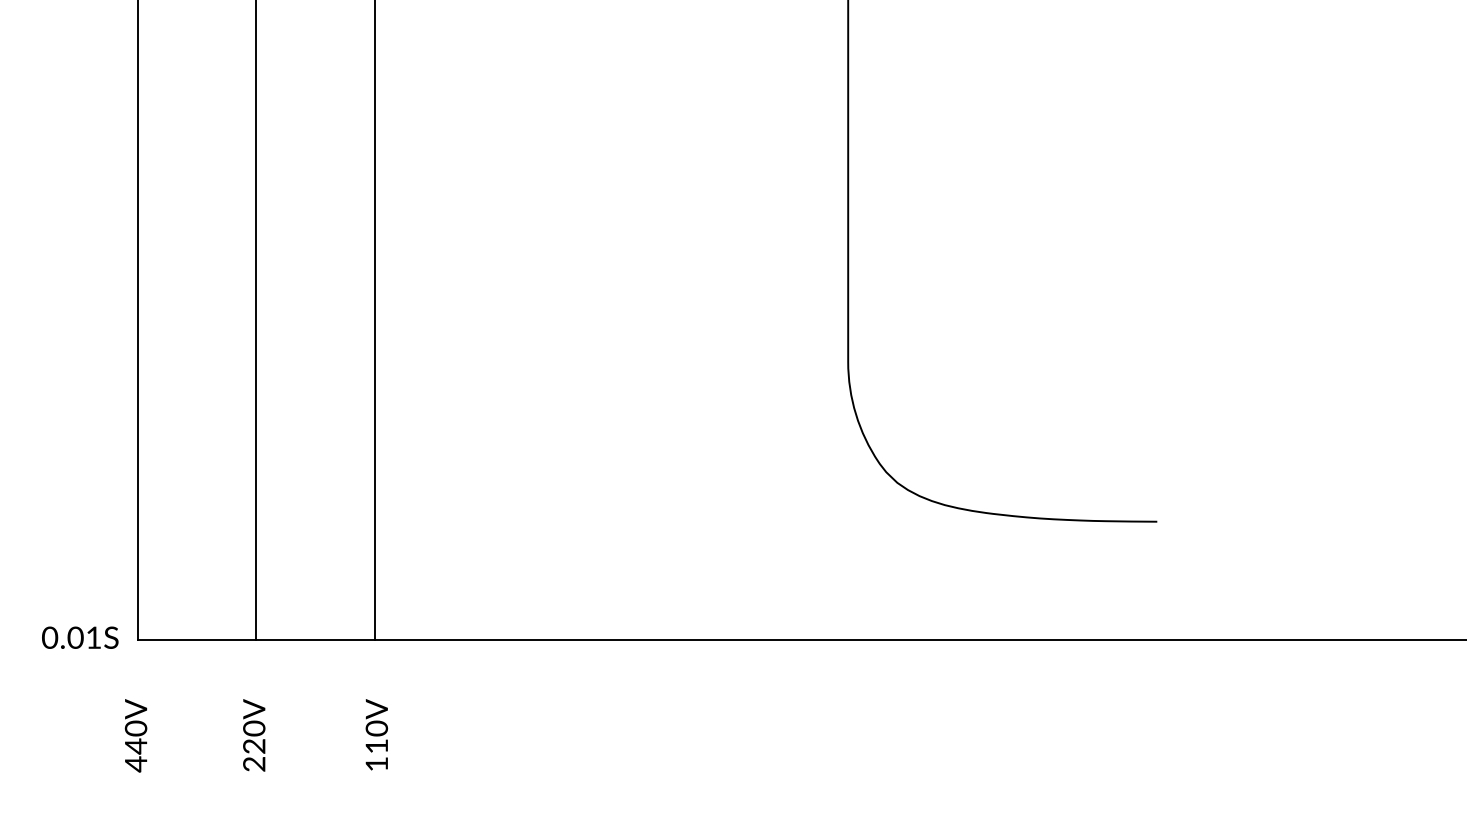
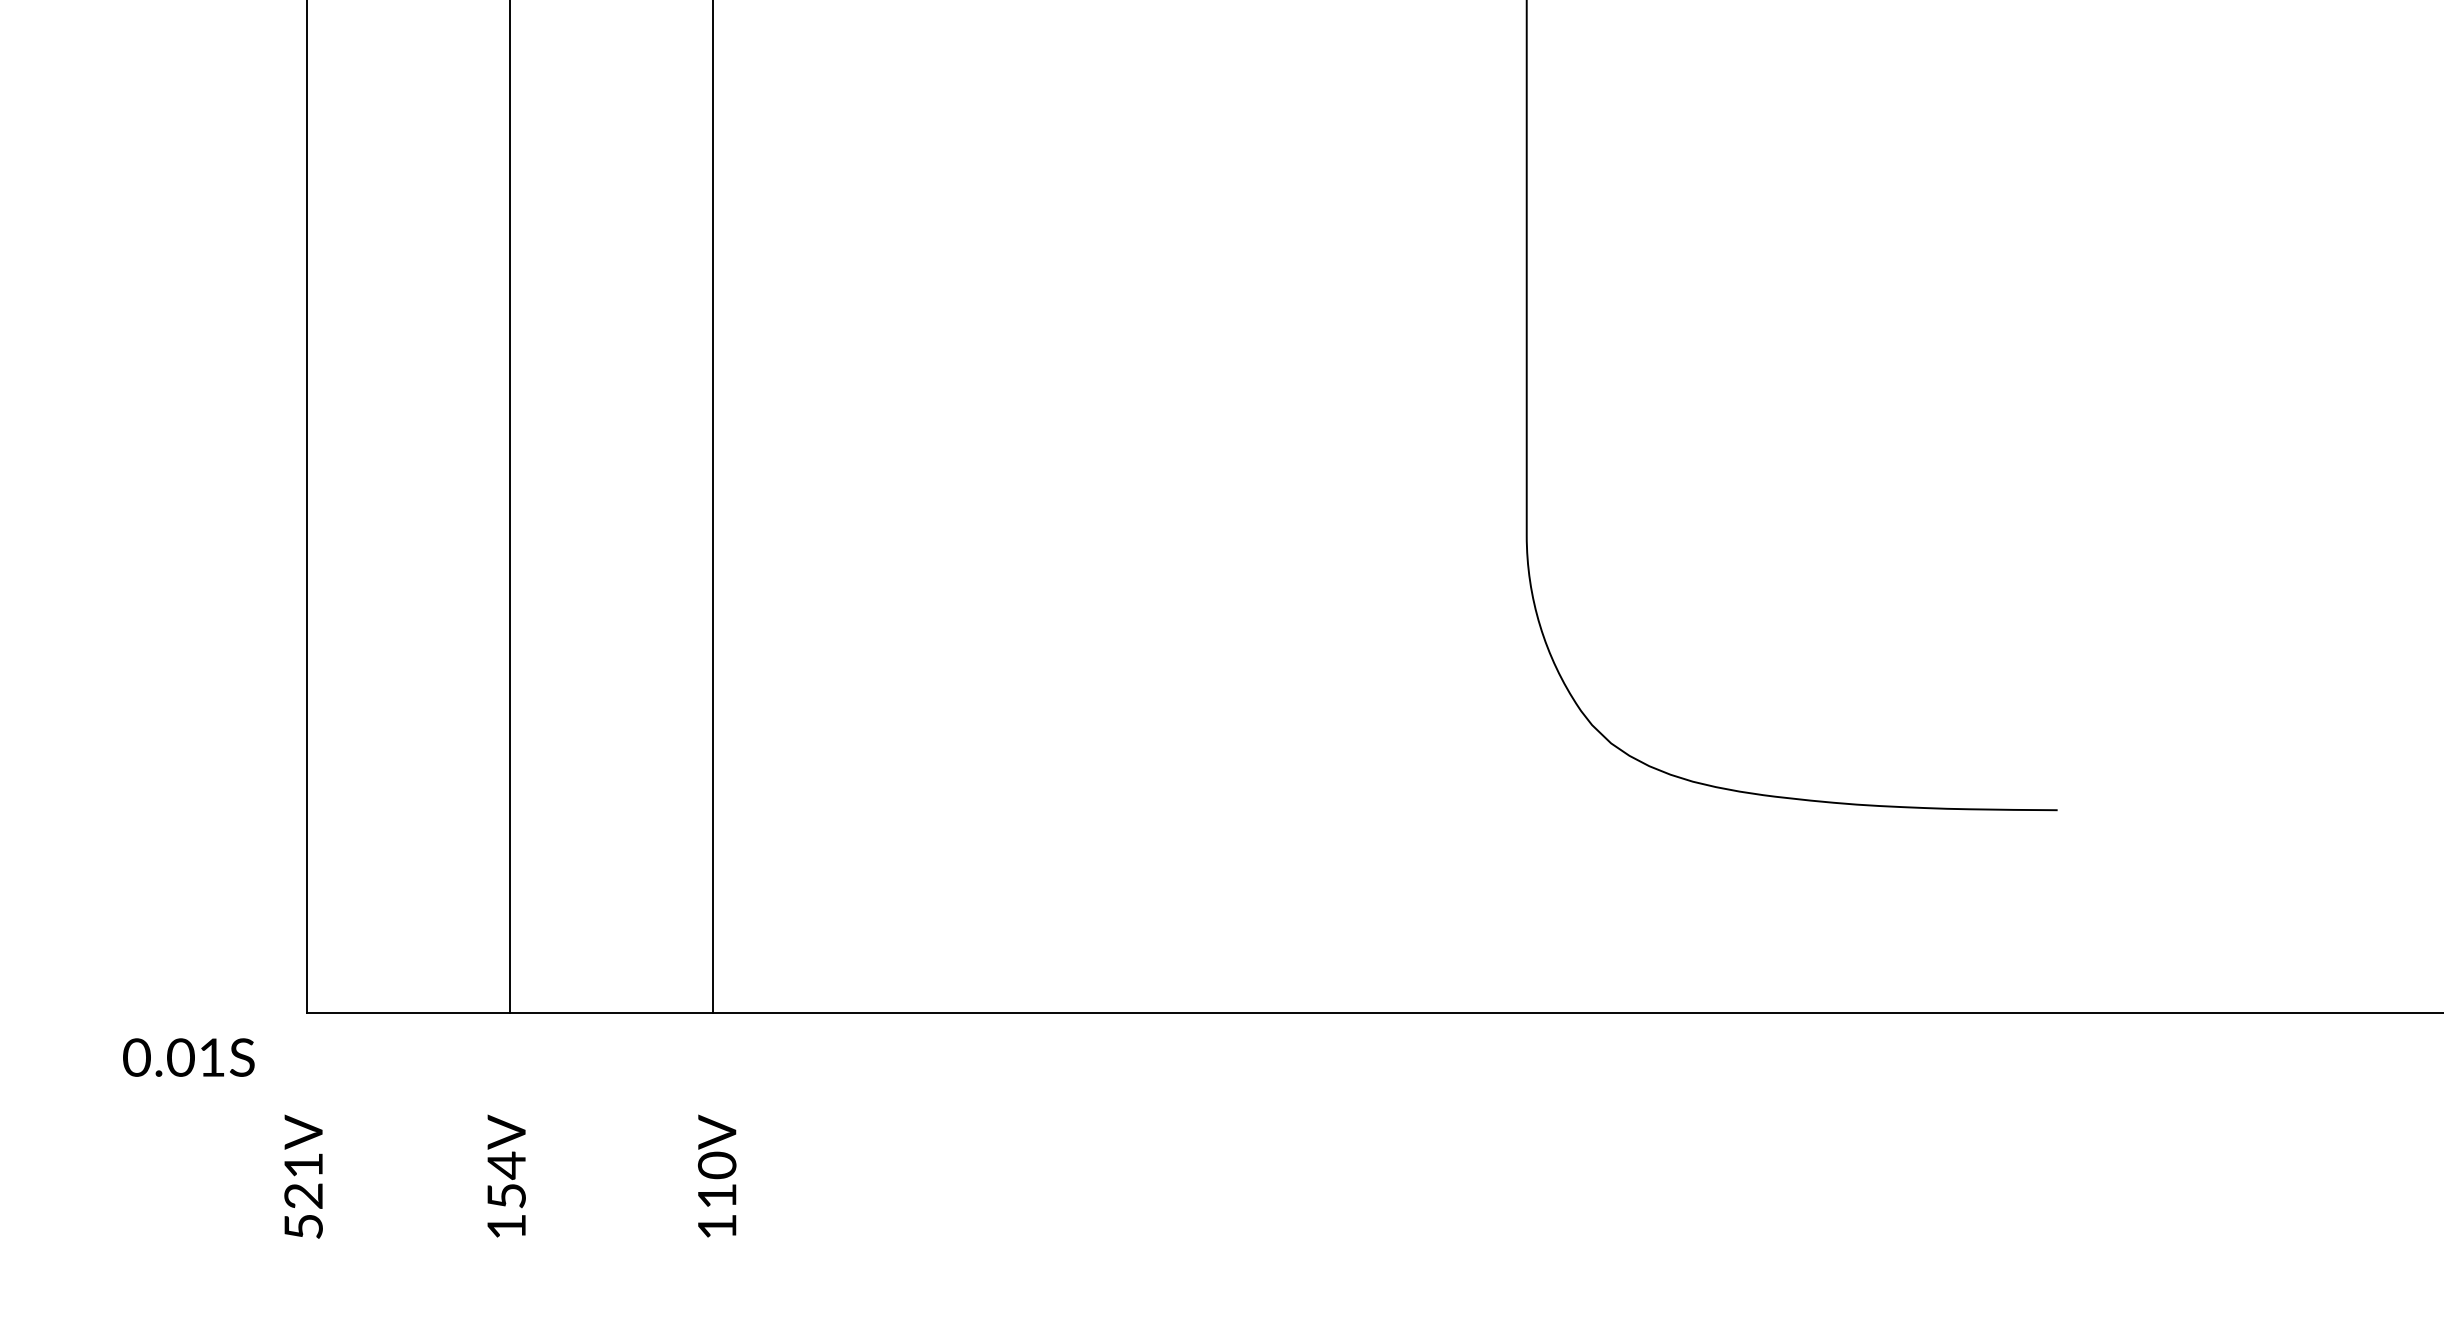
text: (80, 637) -> (189, 1057), moved
text: (254, 745) -> (507, 1194), 220V -> 154V
text: (135, 746) -> (302, 1196), 440V -> 521V

